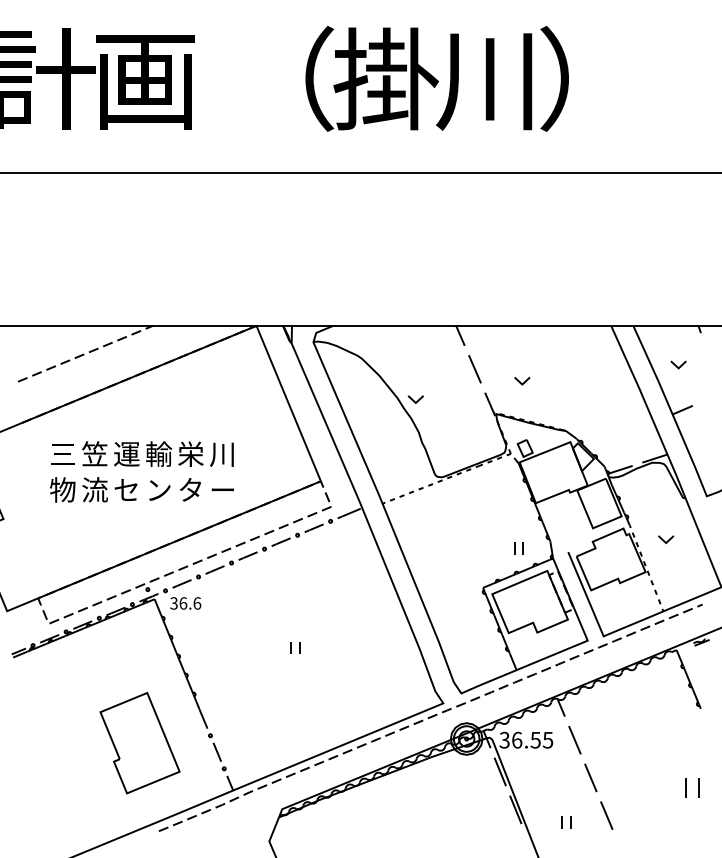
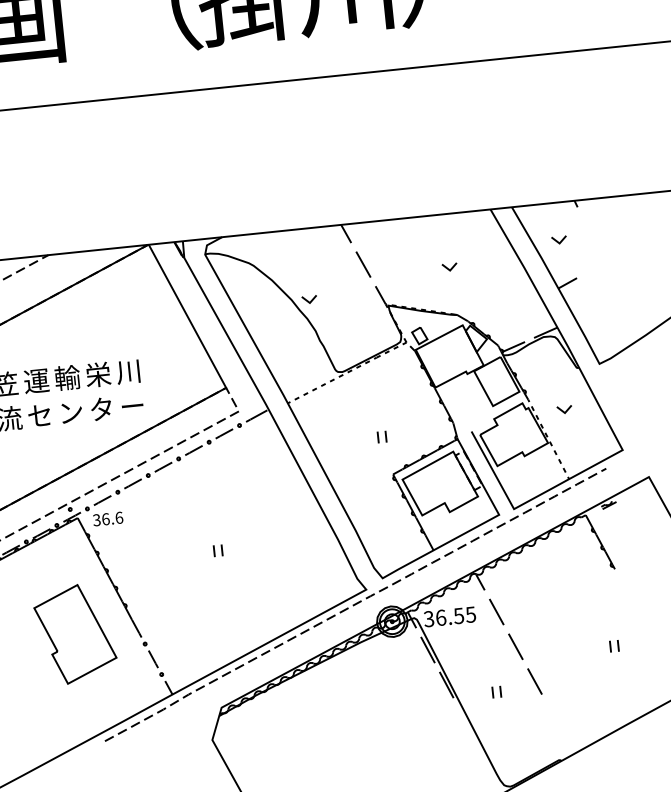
part: (522, 381) -> (450, 267), moved
part: (518, 548) -> (381, 437), moved
part: (139, 742) -> (74, 633), moved
part: (691, 787) -> (613, 646), size x0.62

